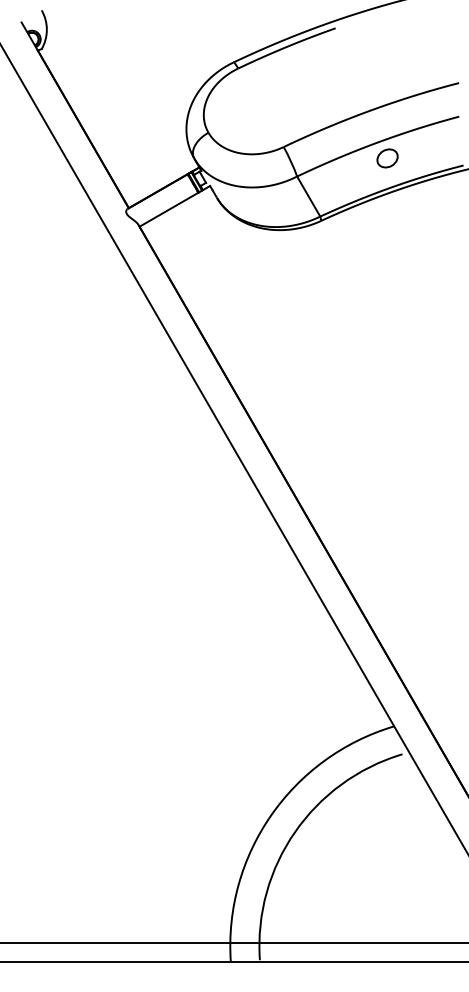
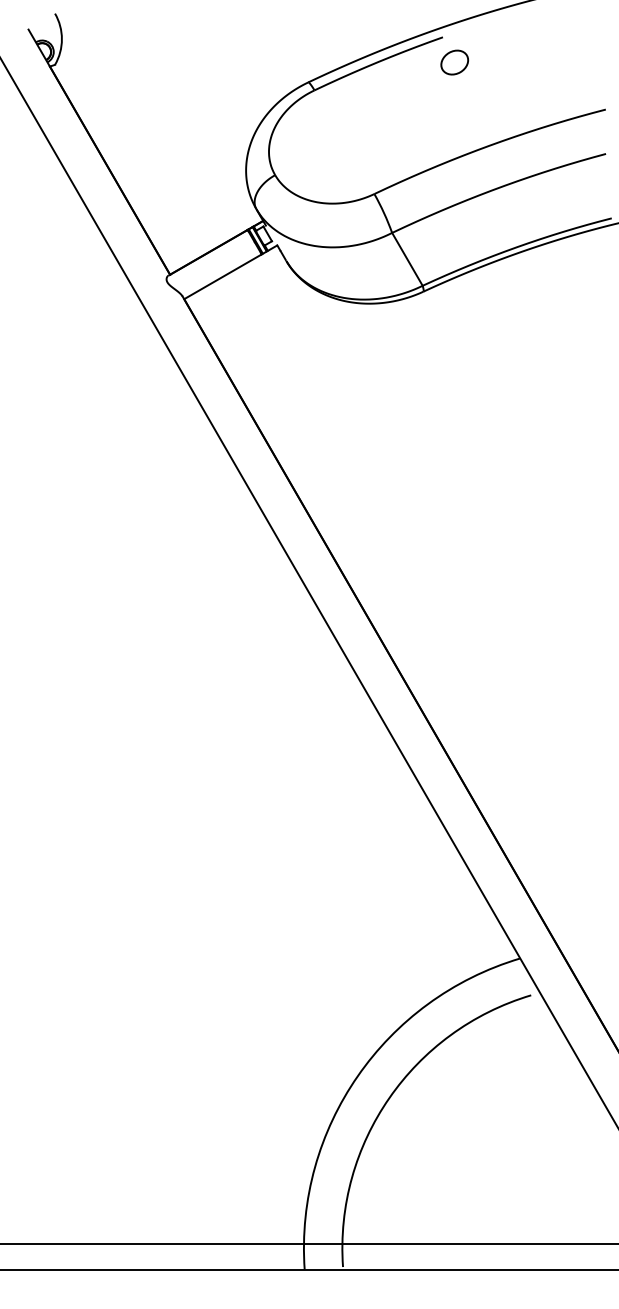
part: (387, 158) -> (454, 62), moved

